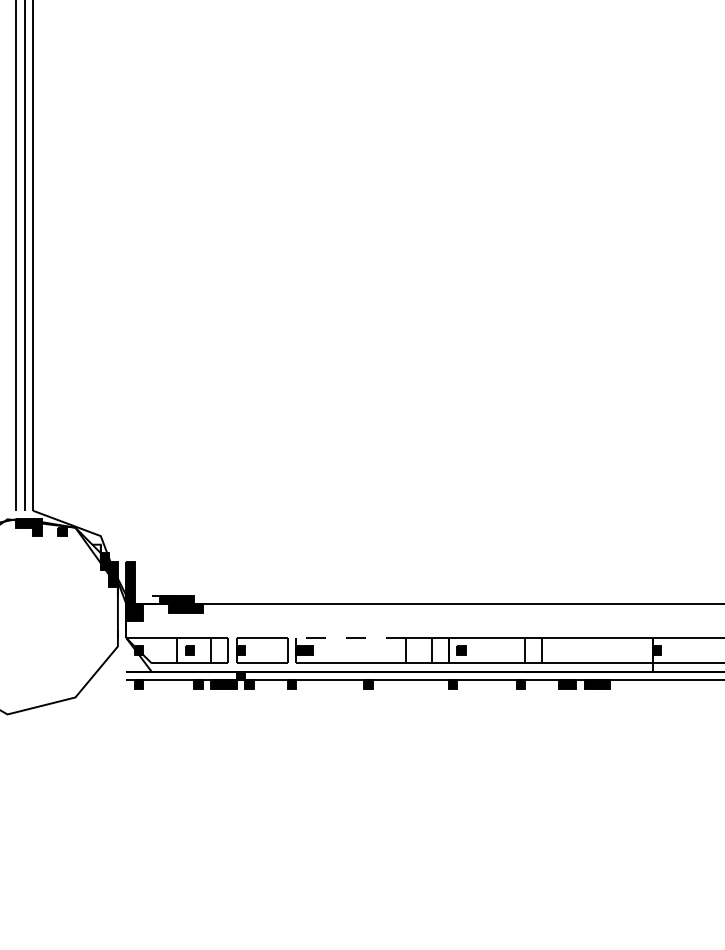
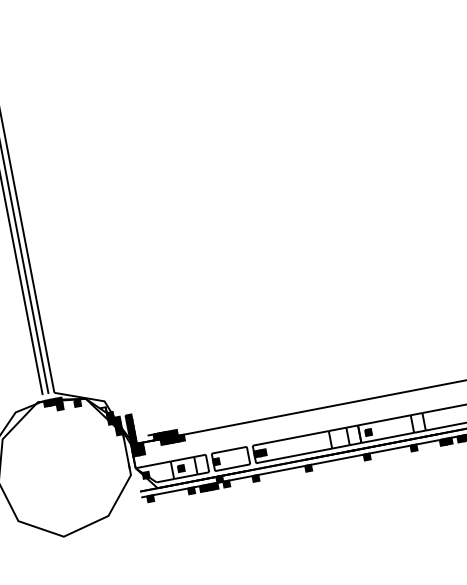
line: (350, 638) -> (290, 438), dashed -> solid

